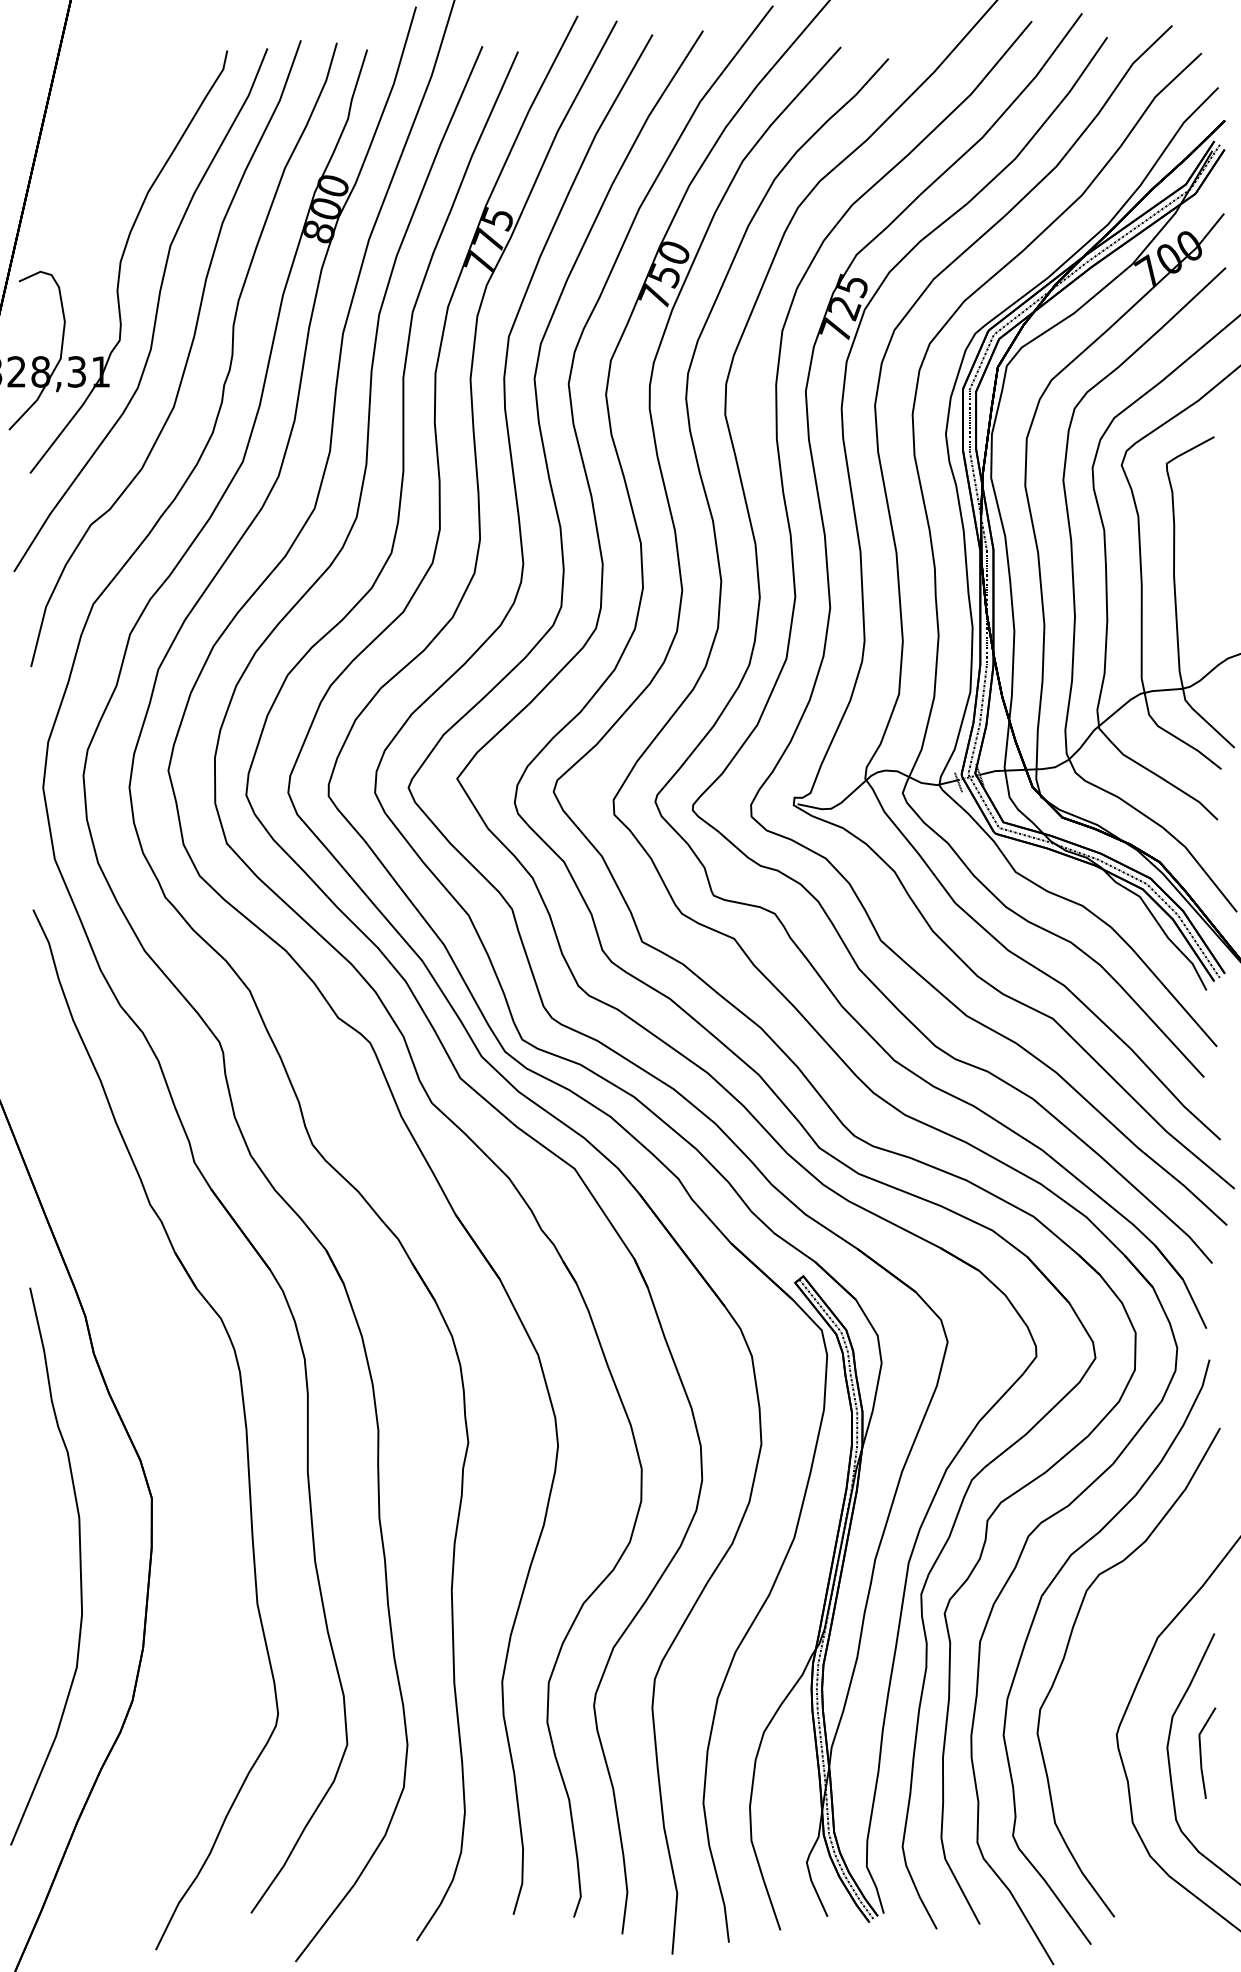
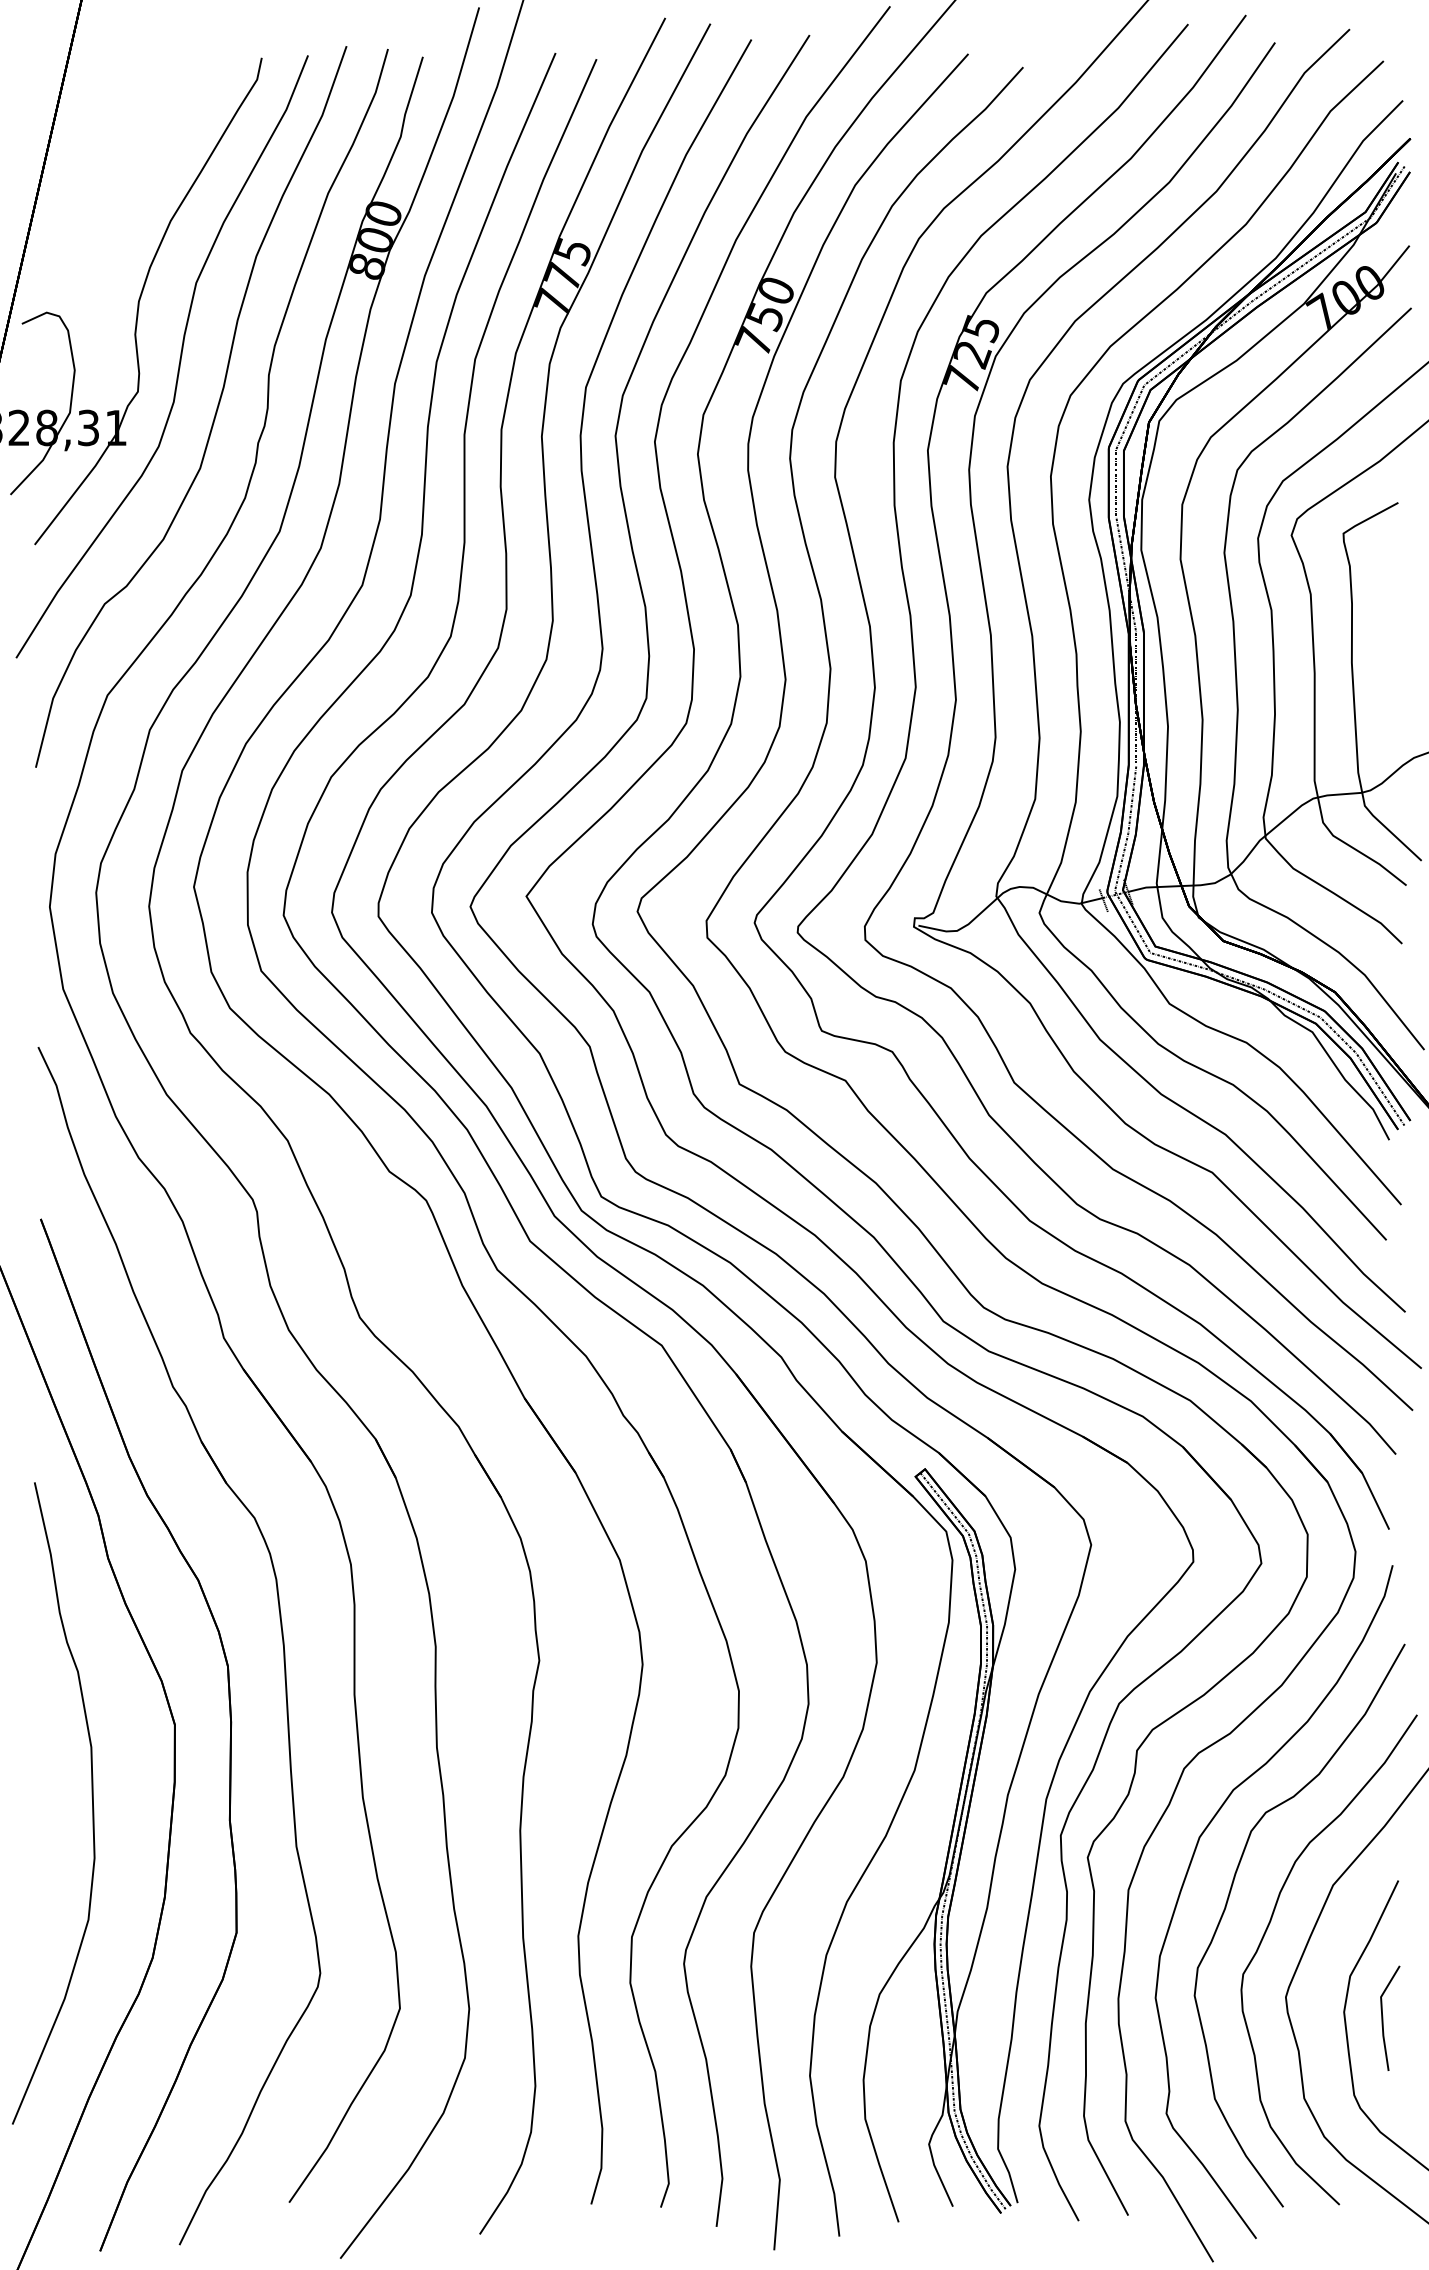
part: (199, 1506) -> (229, 1734), added
part: (1098, 1682) -> (1264, 1936), added

